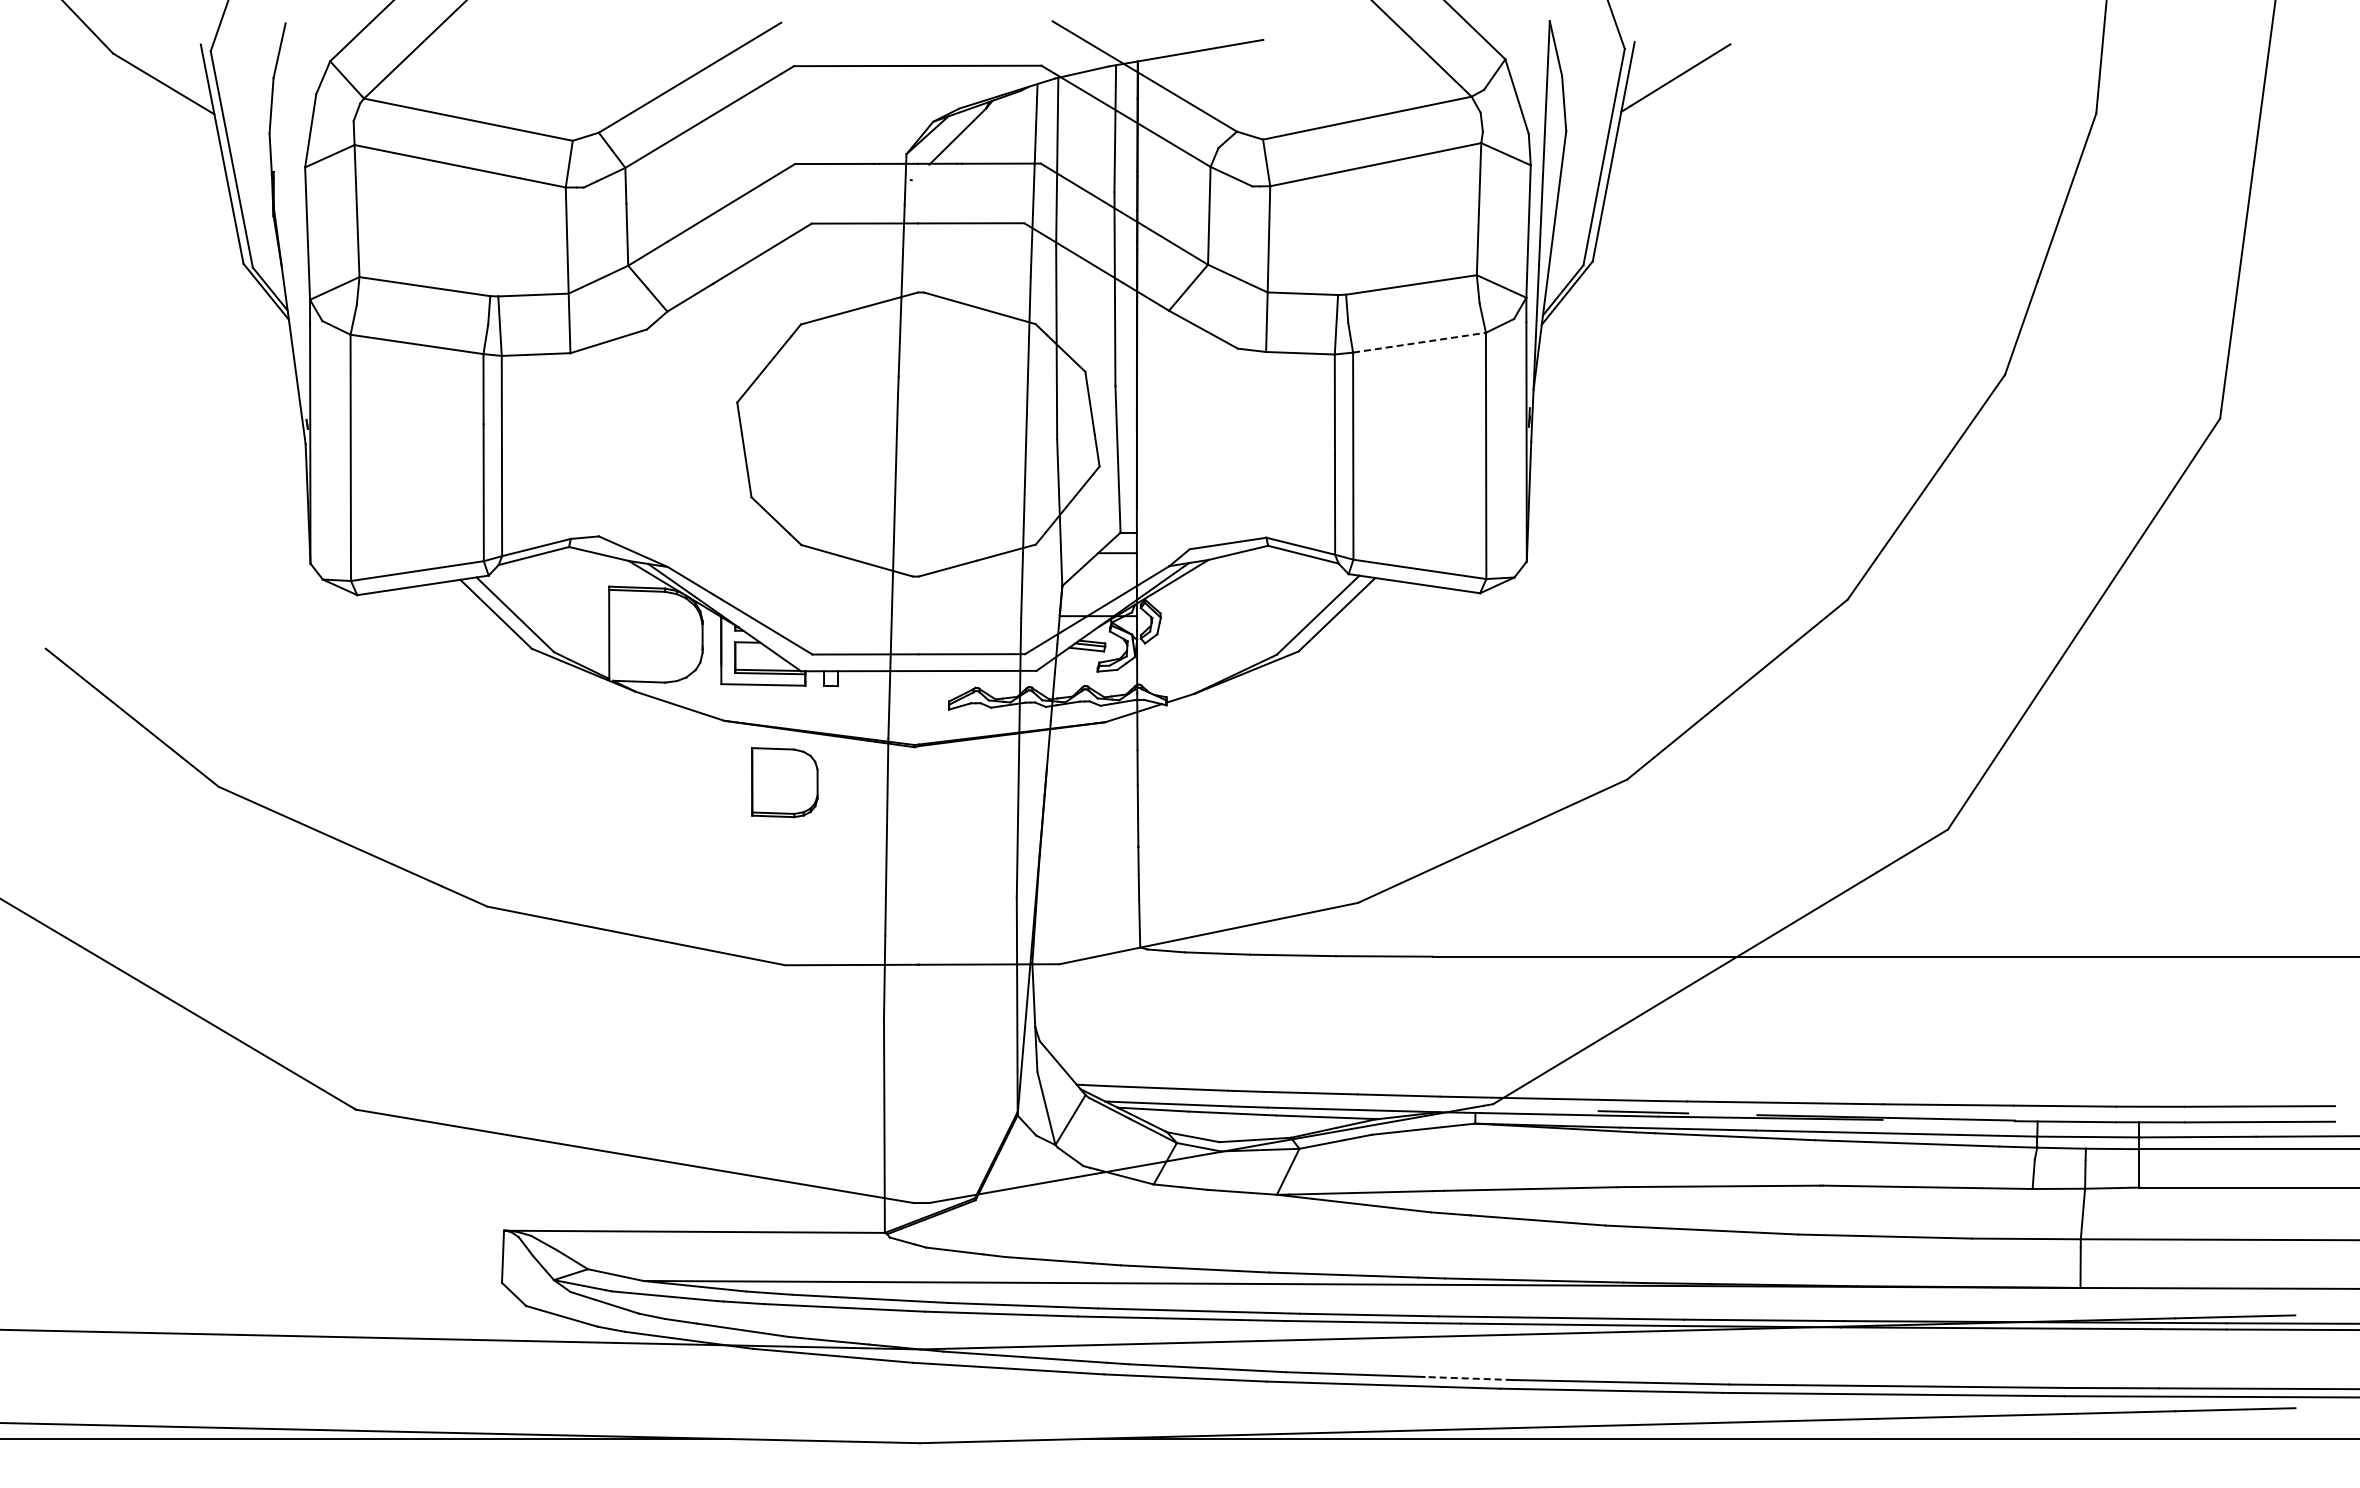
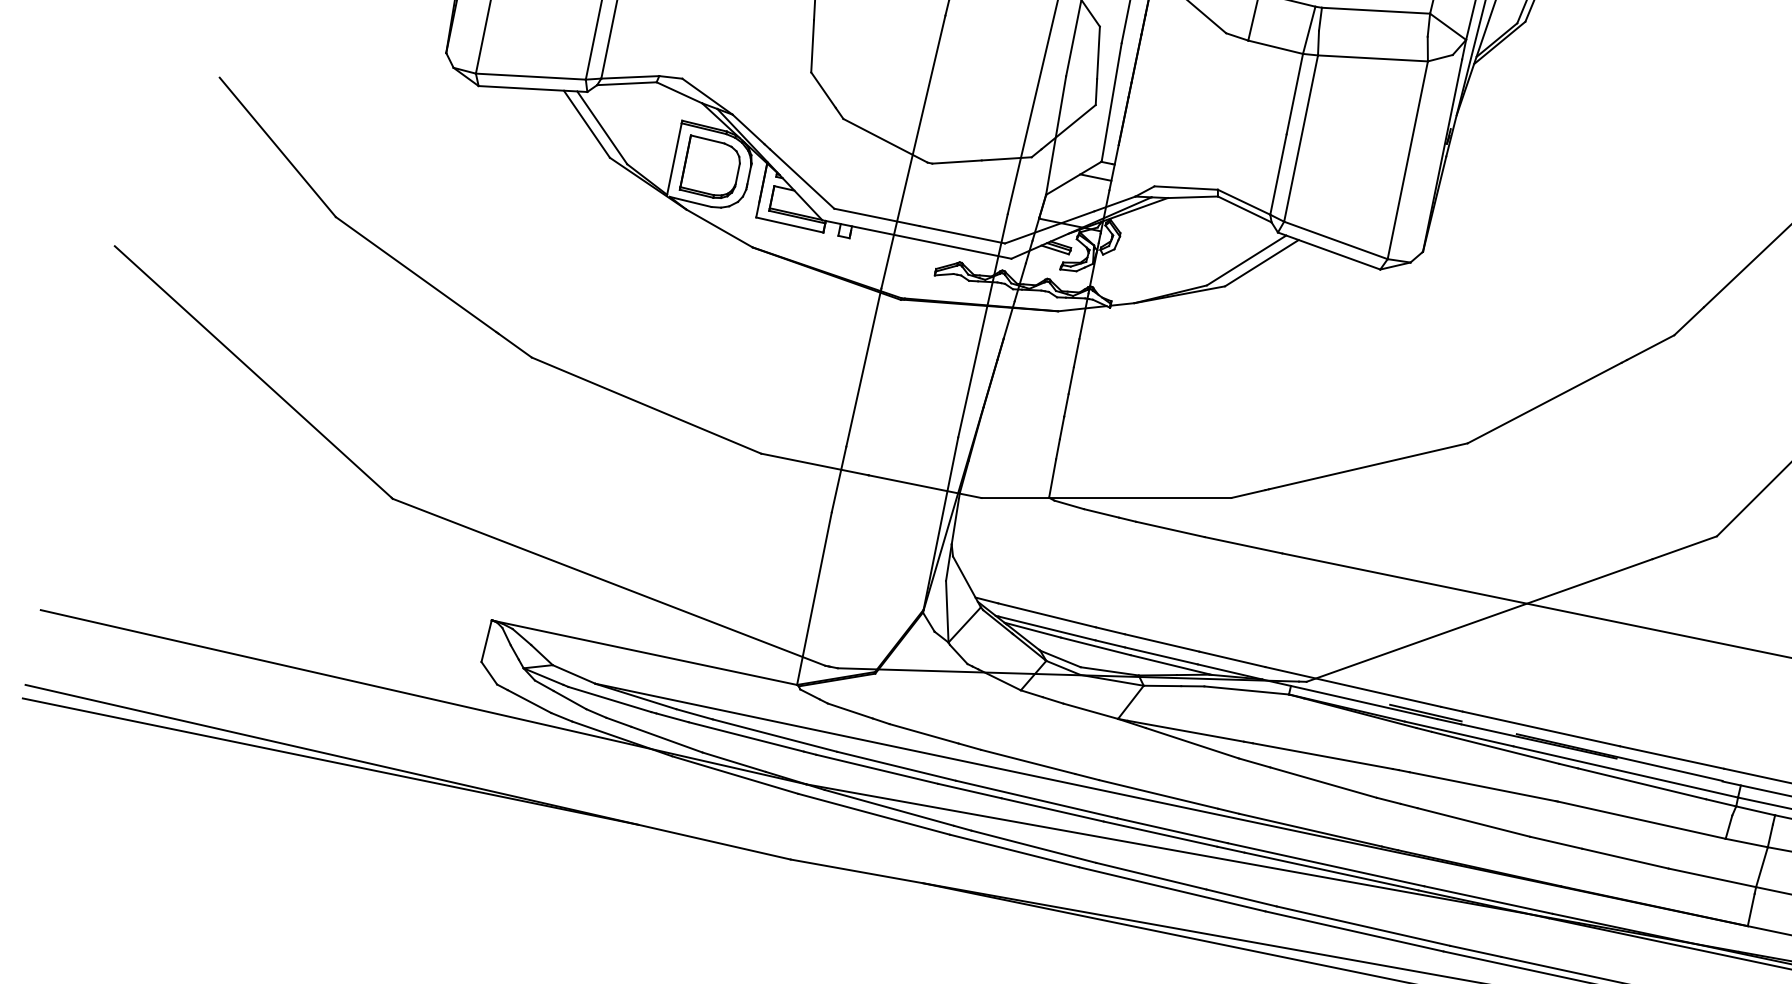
line: (1420, 342) -> (1373, 58), dashed -> solid
part: (784, 782) -> (711, 168), moved
line: (1468, 1378) -> (1241, 897), dashed -> solid

